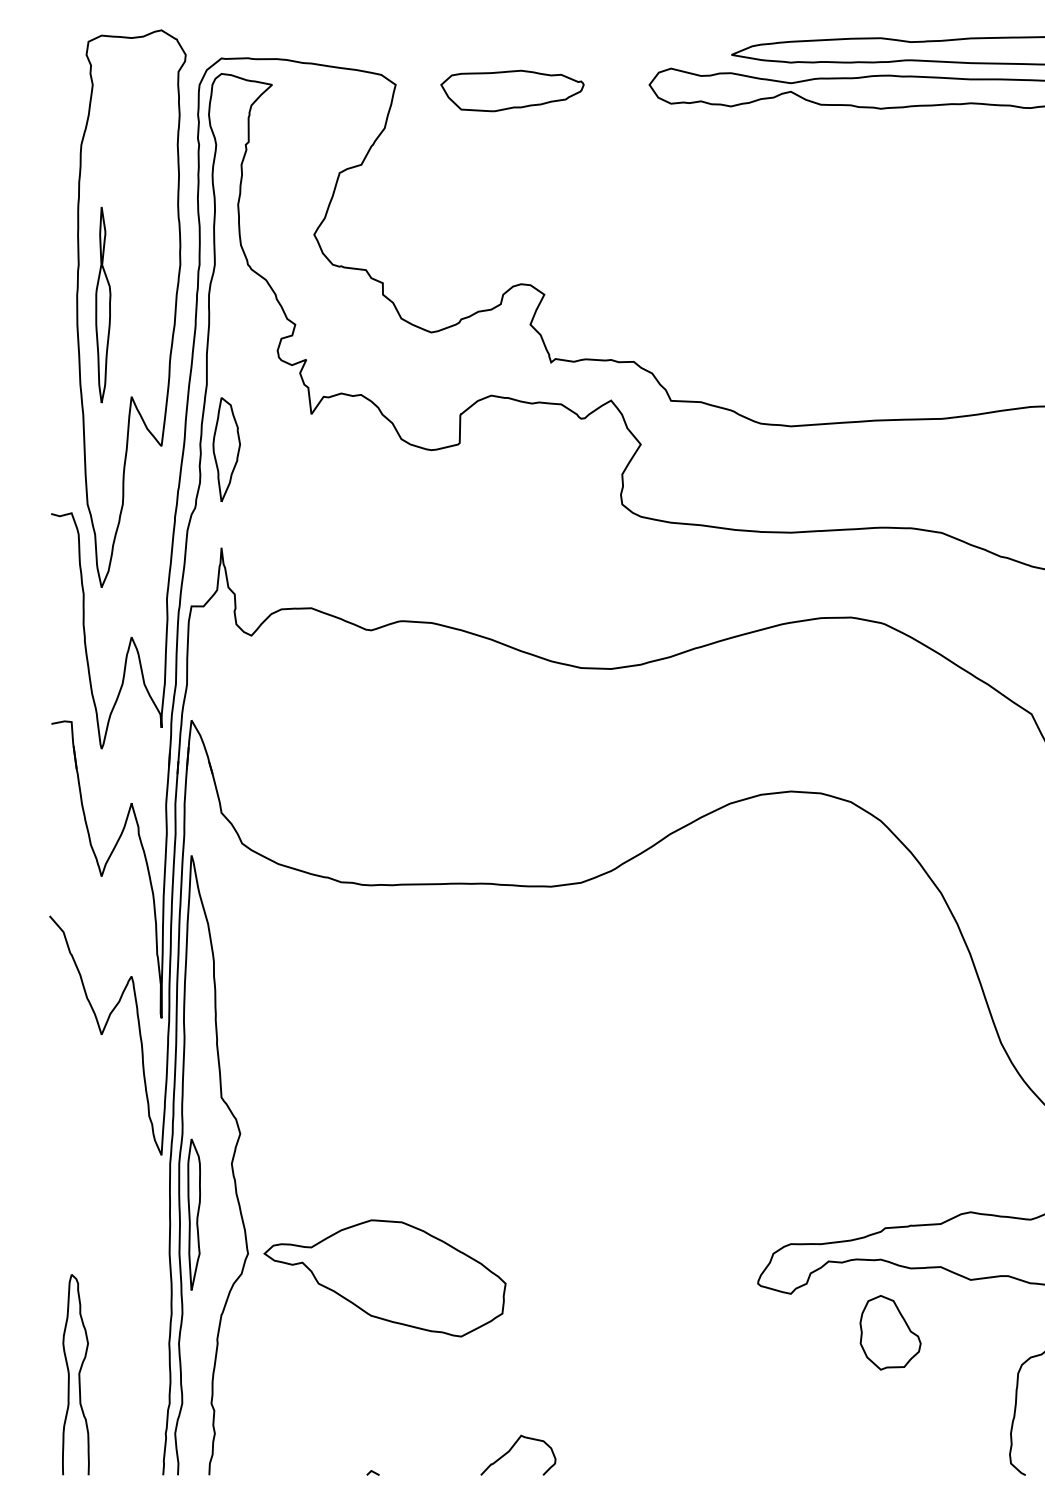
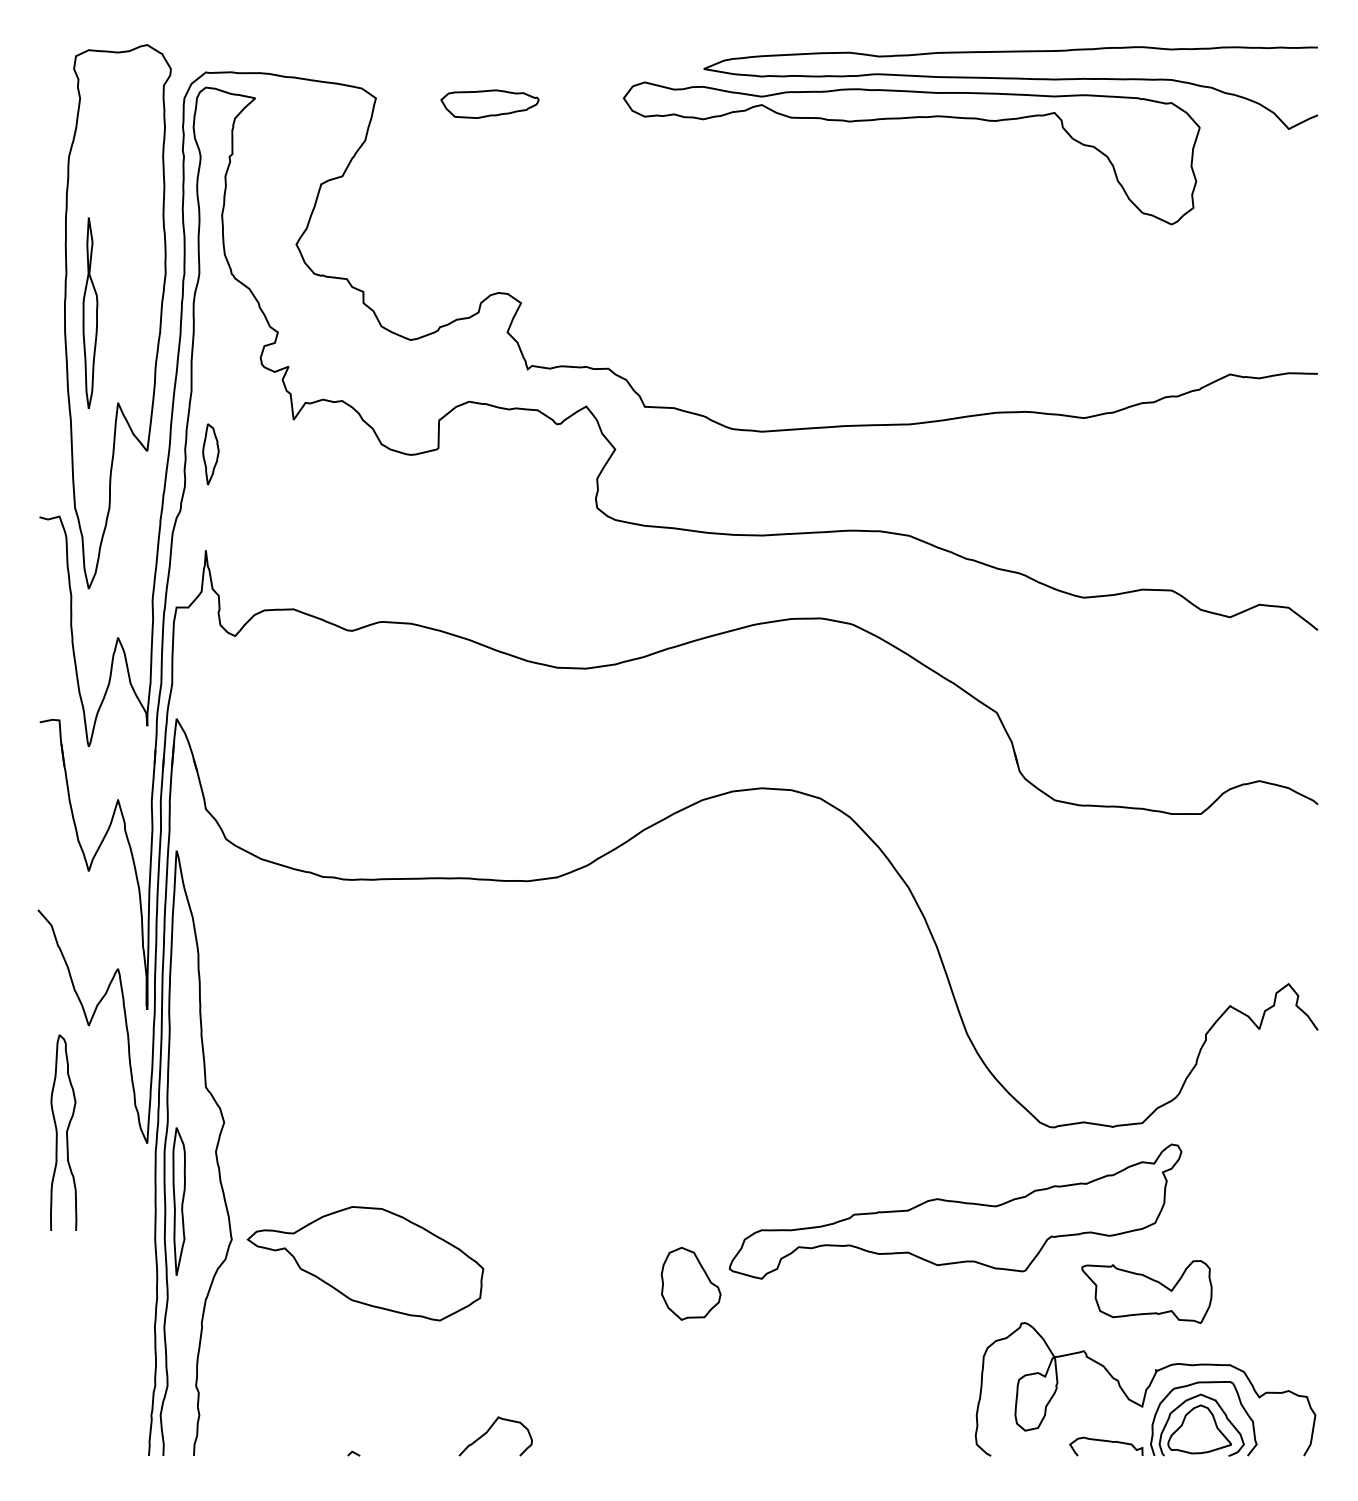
part: (511, 90) -> (489, 103), size x0.7
part: (226, 449) -> (210, 454), size x0.6
part: (889, 1332) -> (690, 1283), moved
curve: (78, 1374) -> (66, 1132), moved

